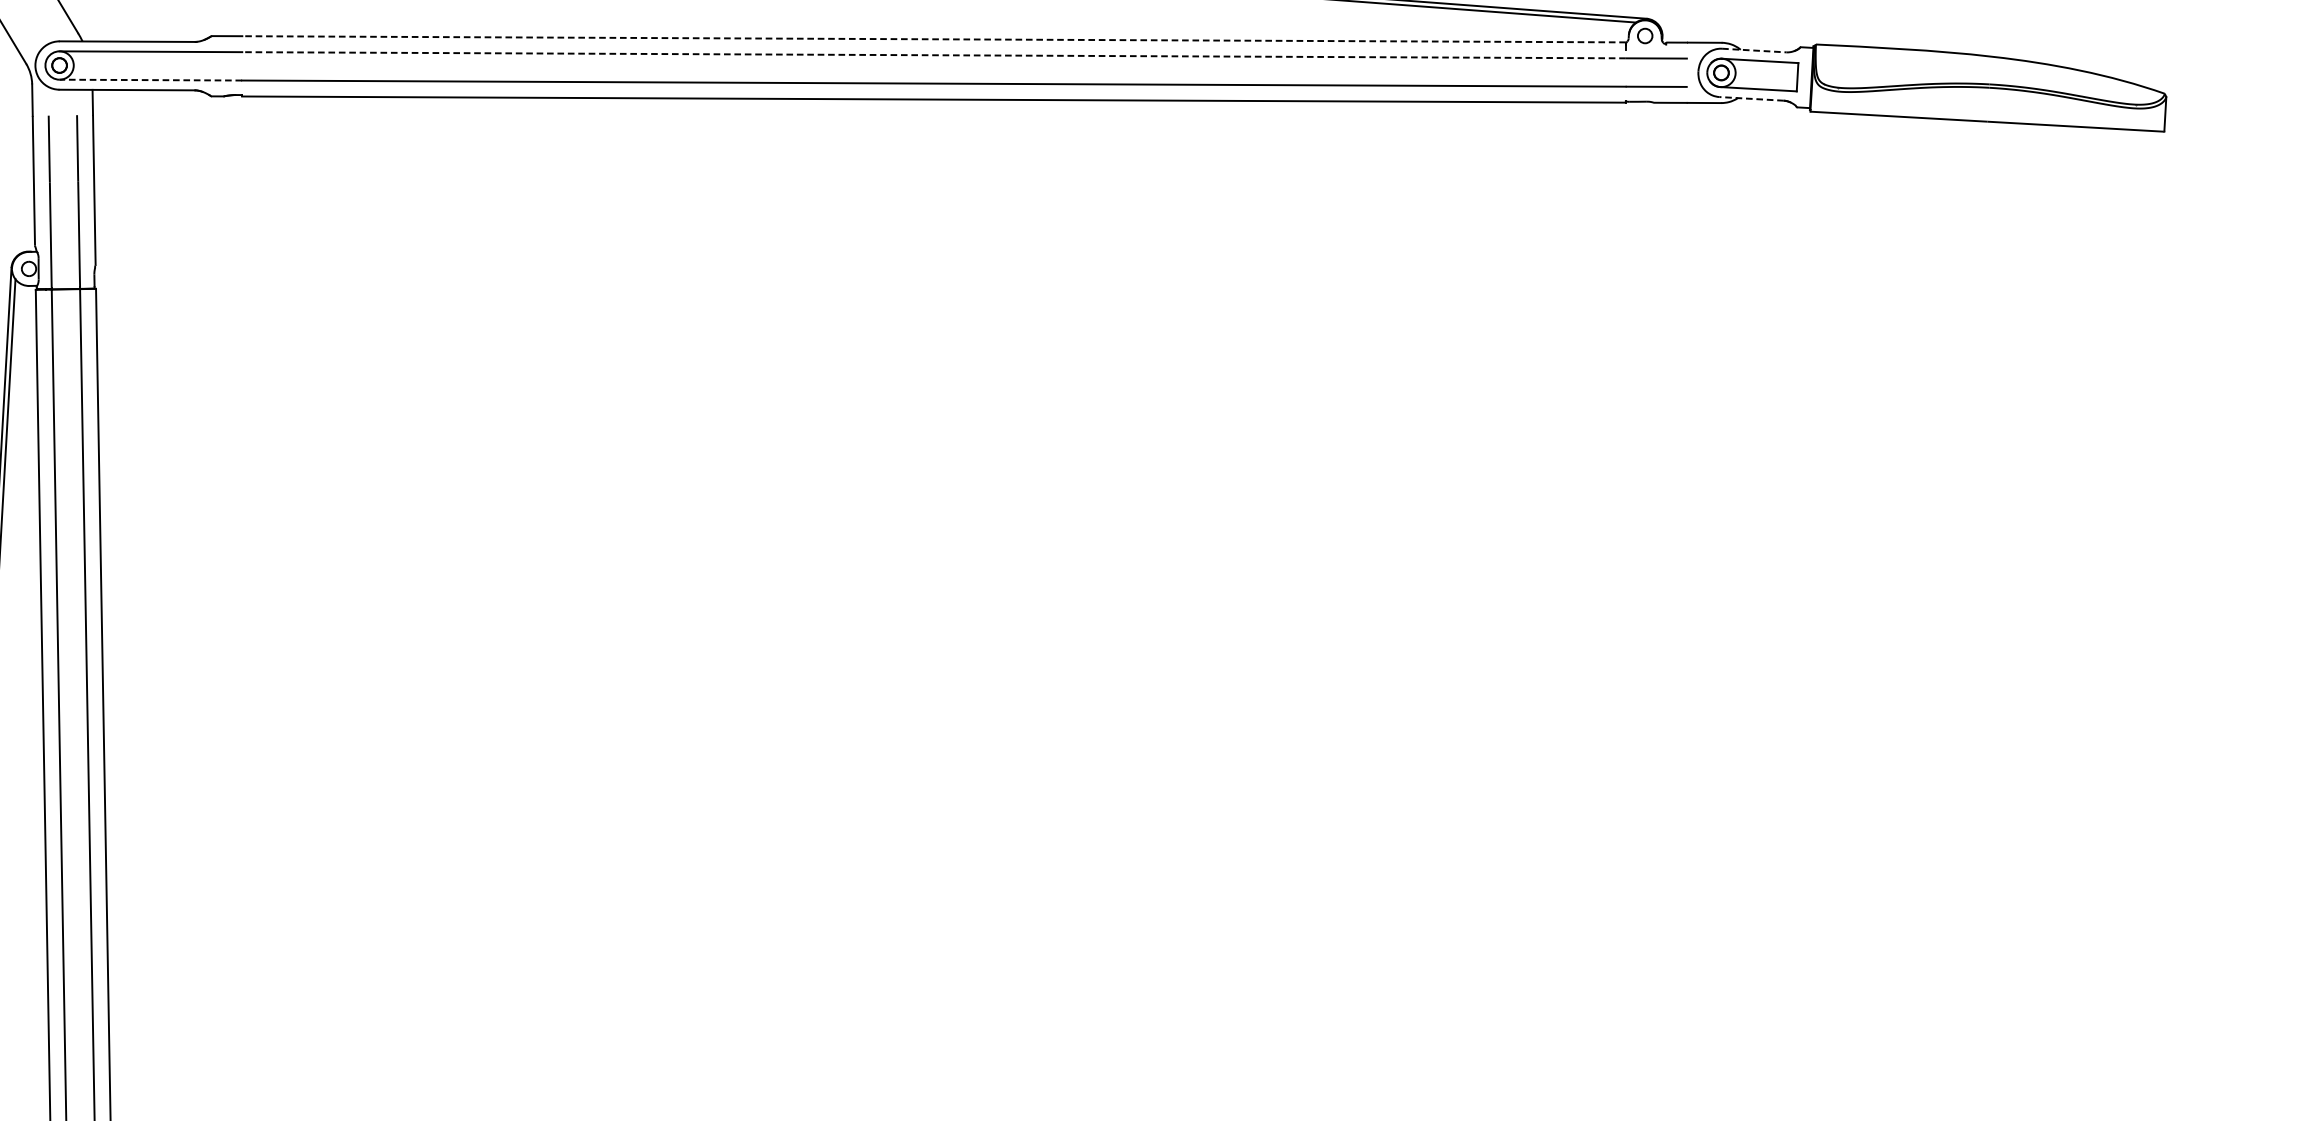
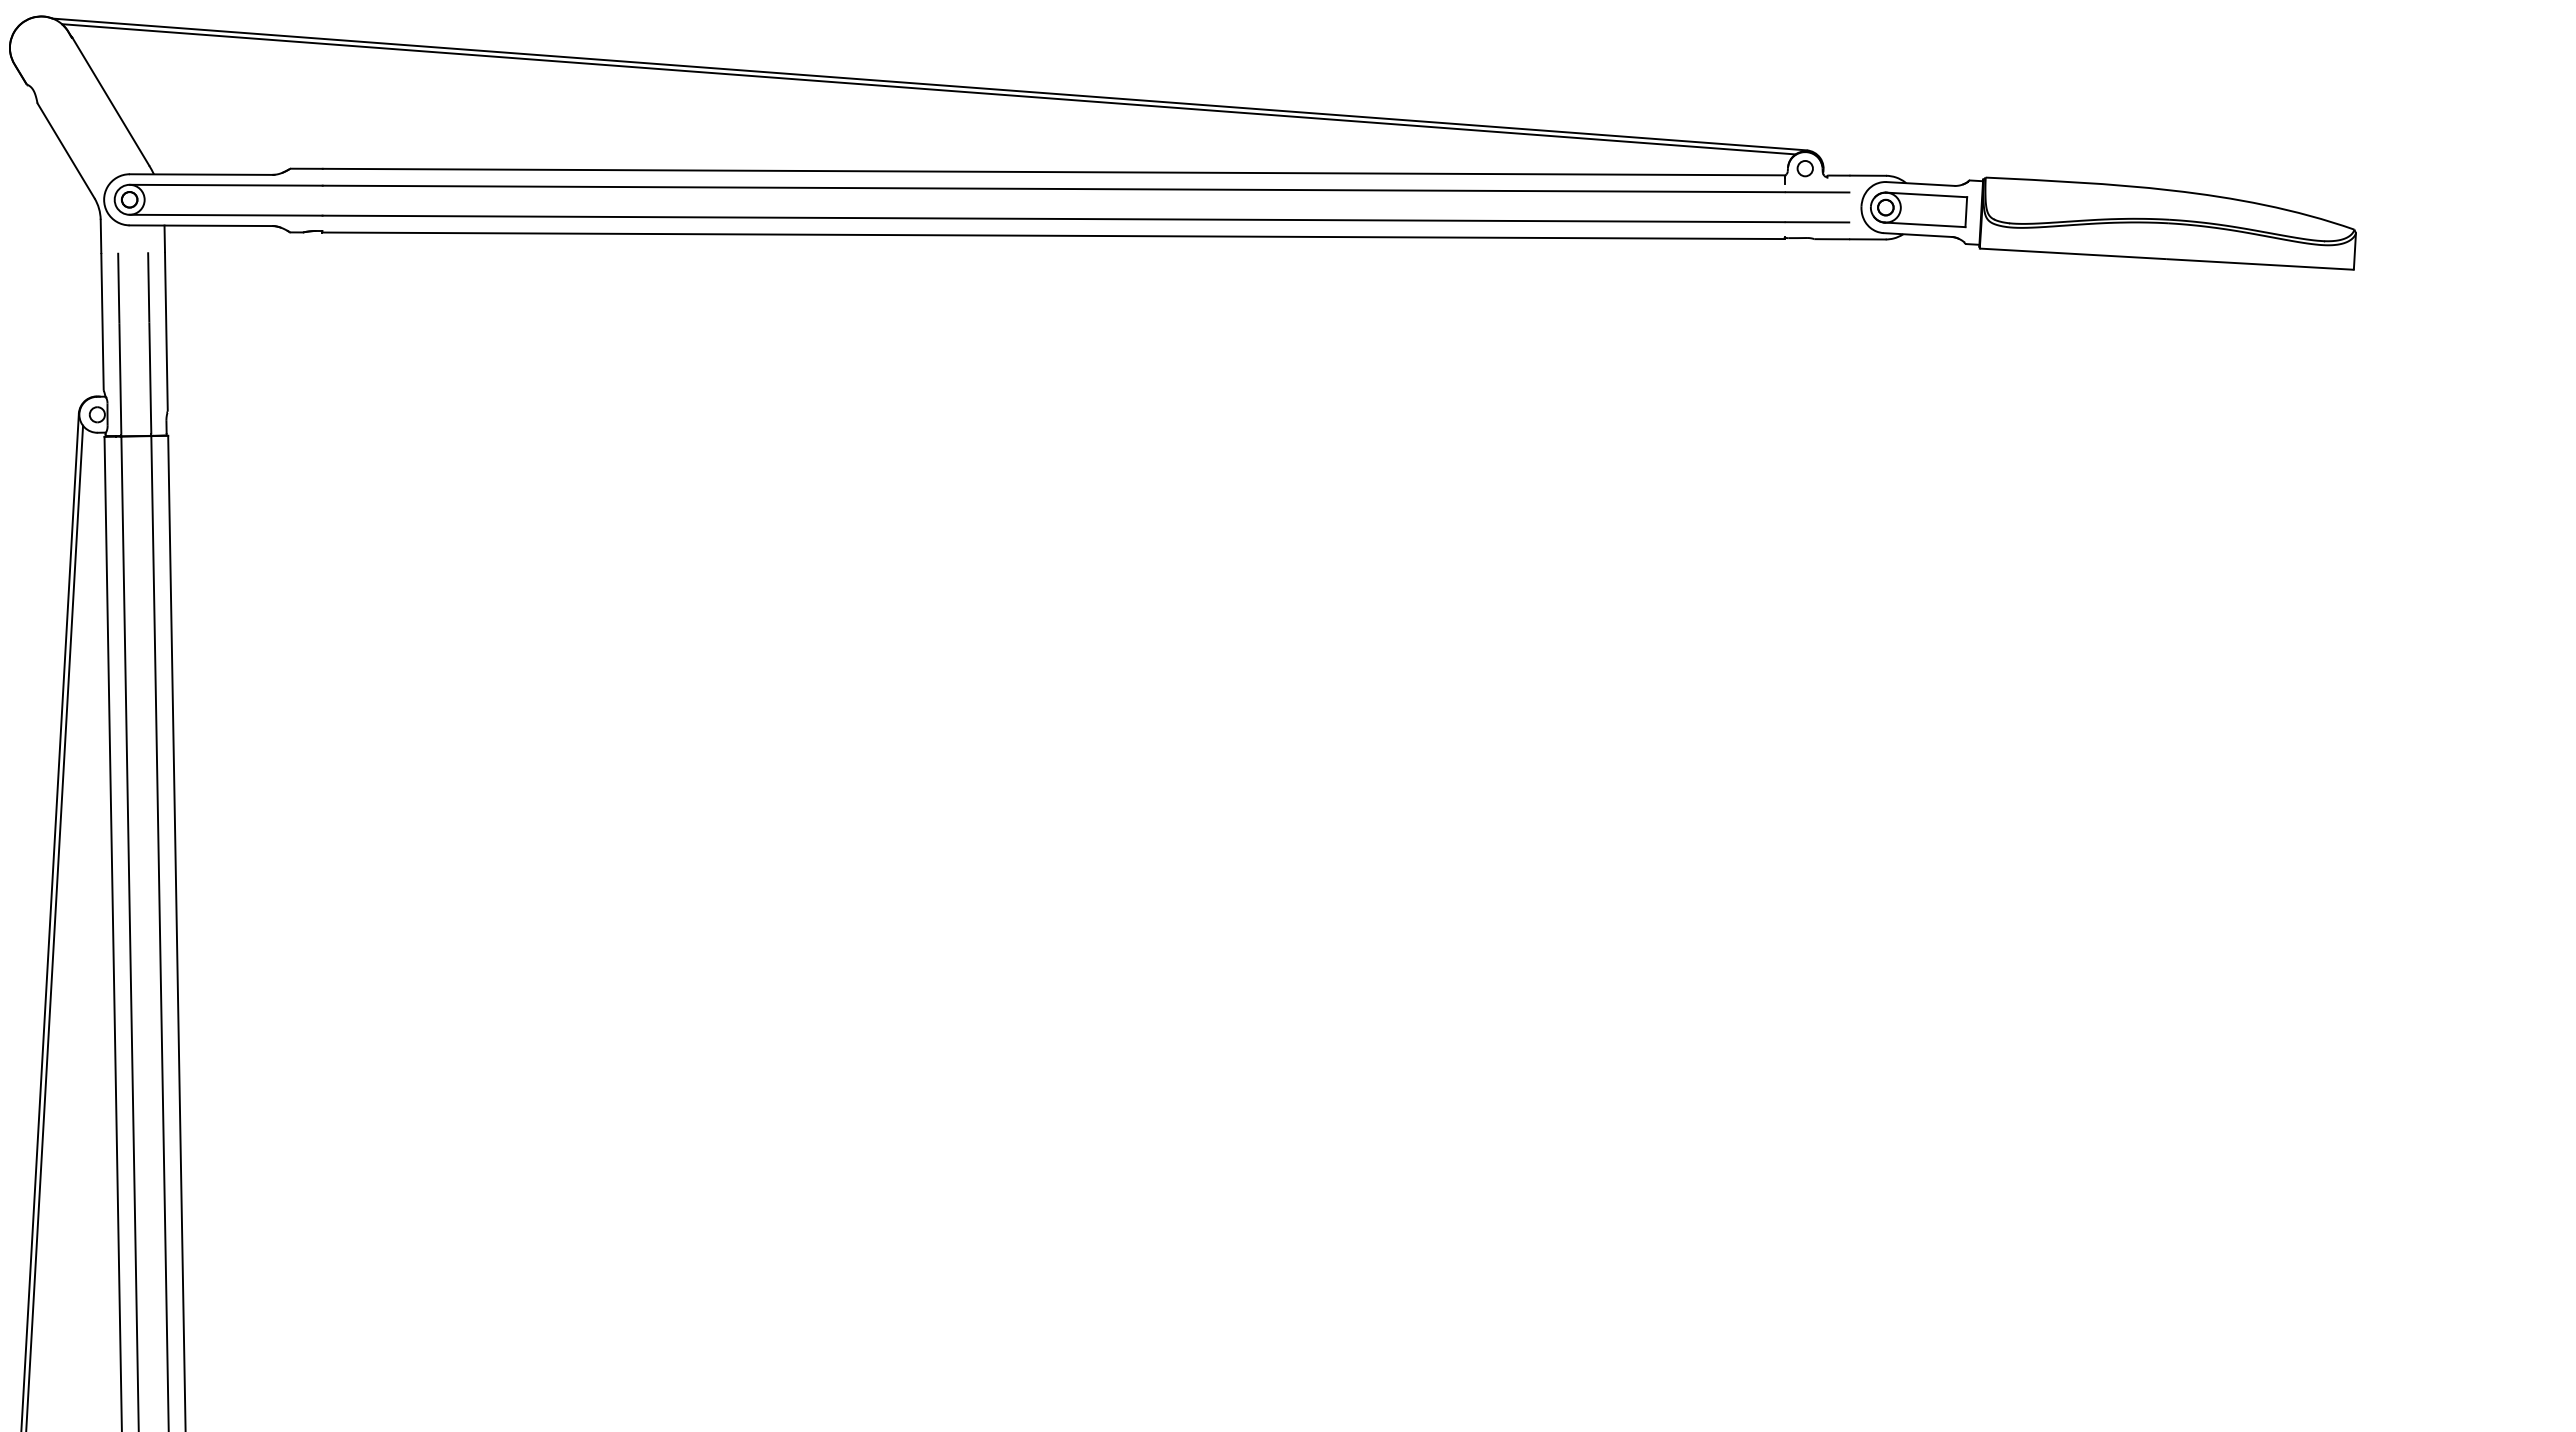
line: (933, 39) -> (1053, 172), dashed -> solid
line: (1755, 51) -> (1921, 184), dashed -> solid
line: (933, 54) -> (1053, 188), dashed -> solid
line: (150, 80) -> (225, 215), dashed -> solid
line: (1751, 99) -> (1917, 235), dashed -> solid

